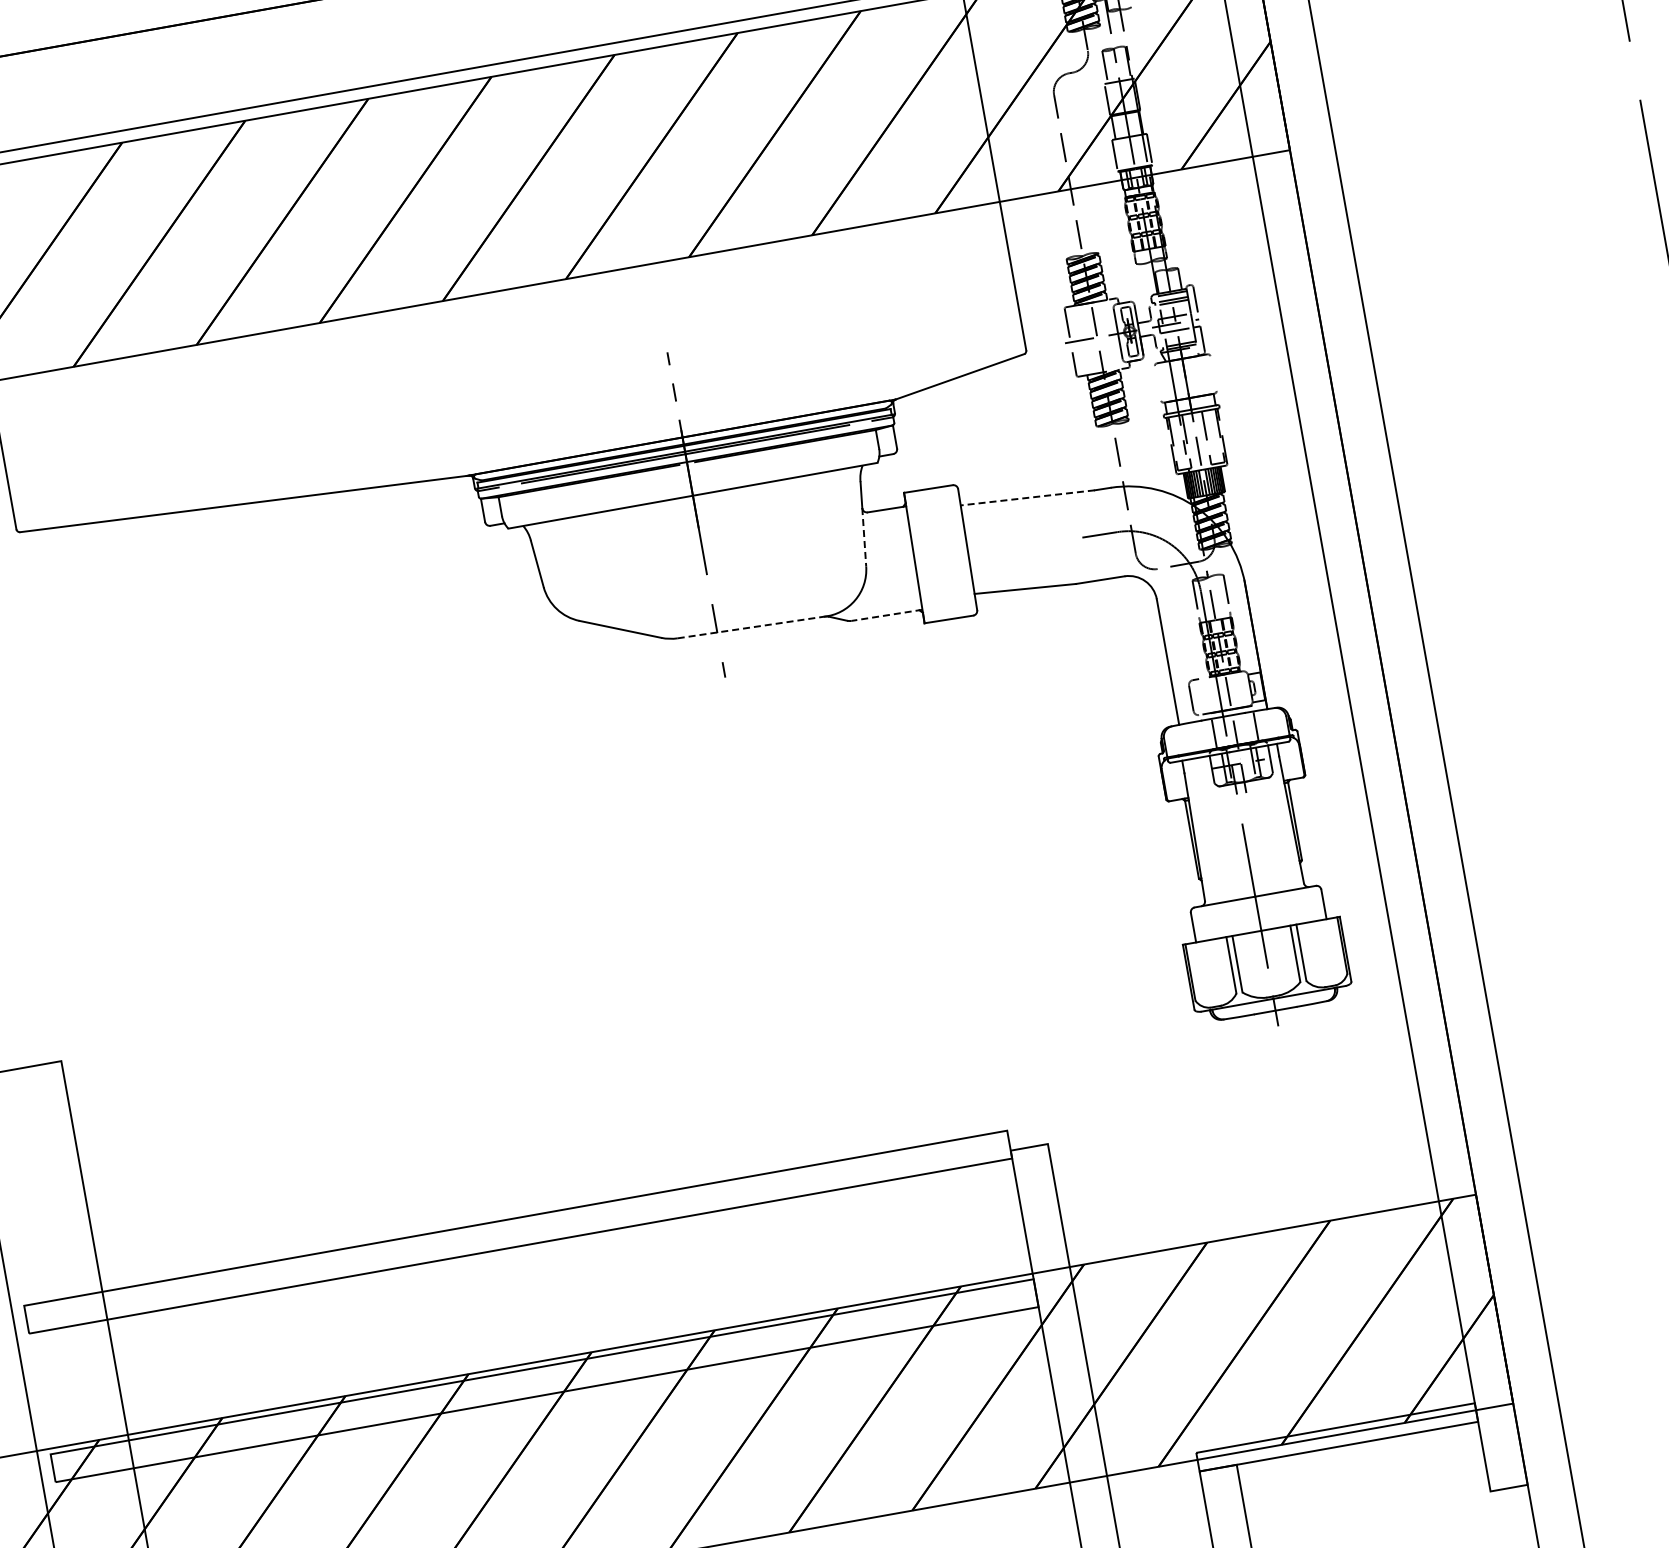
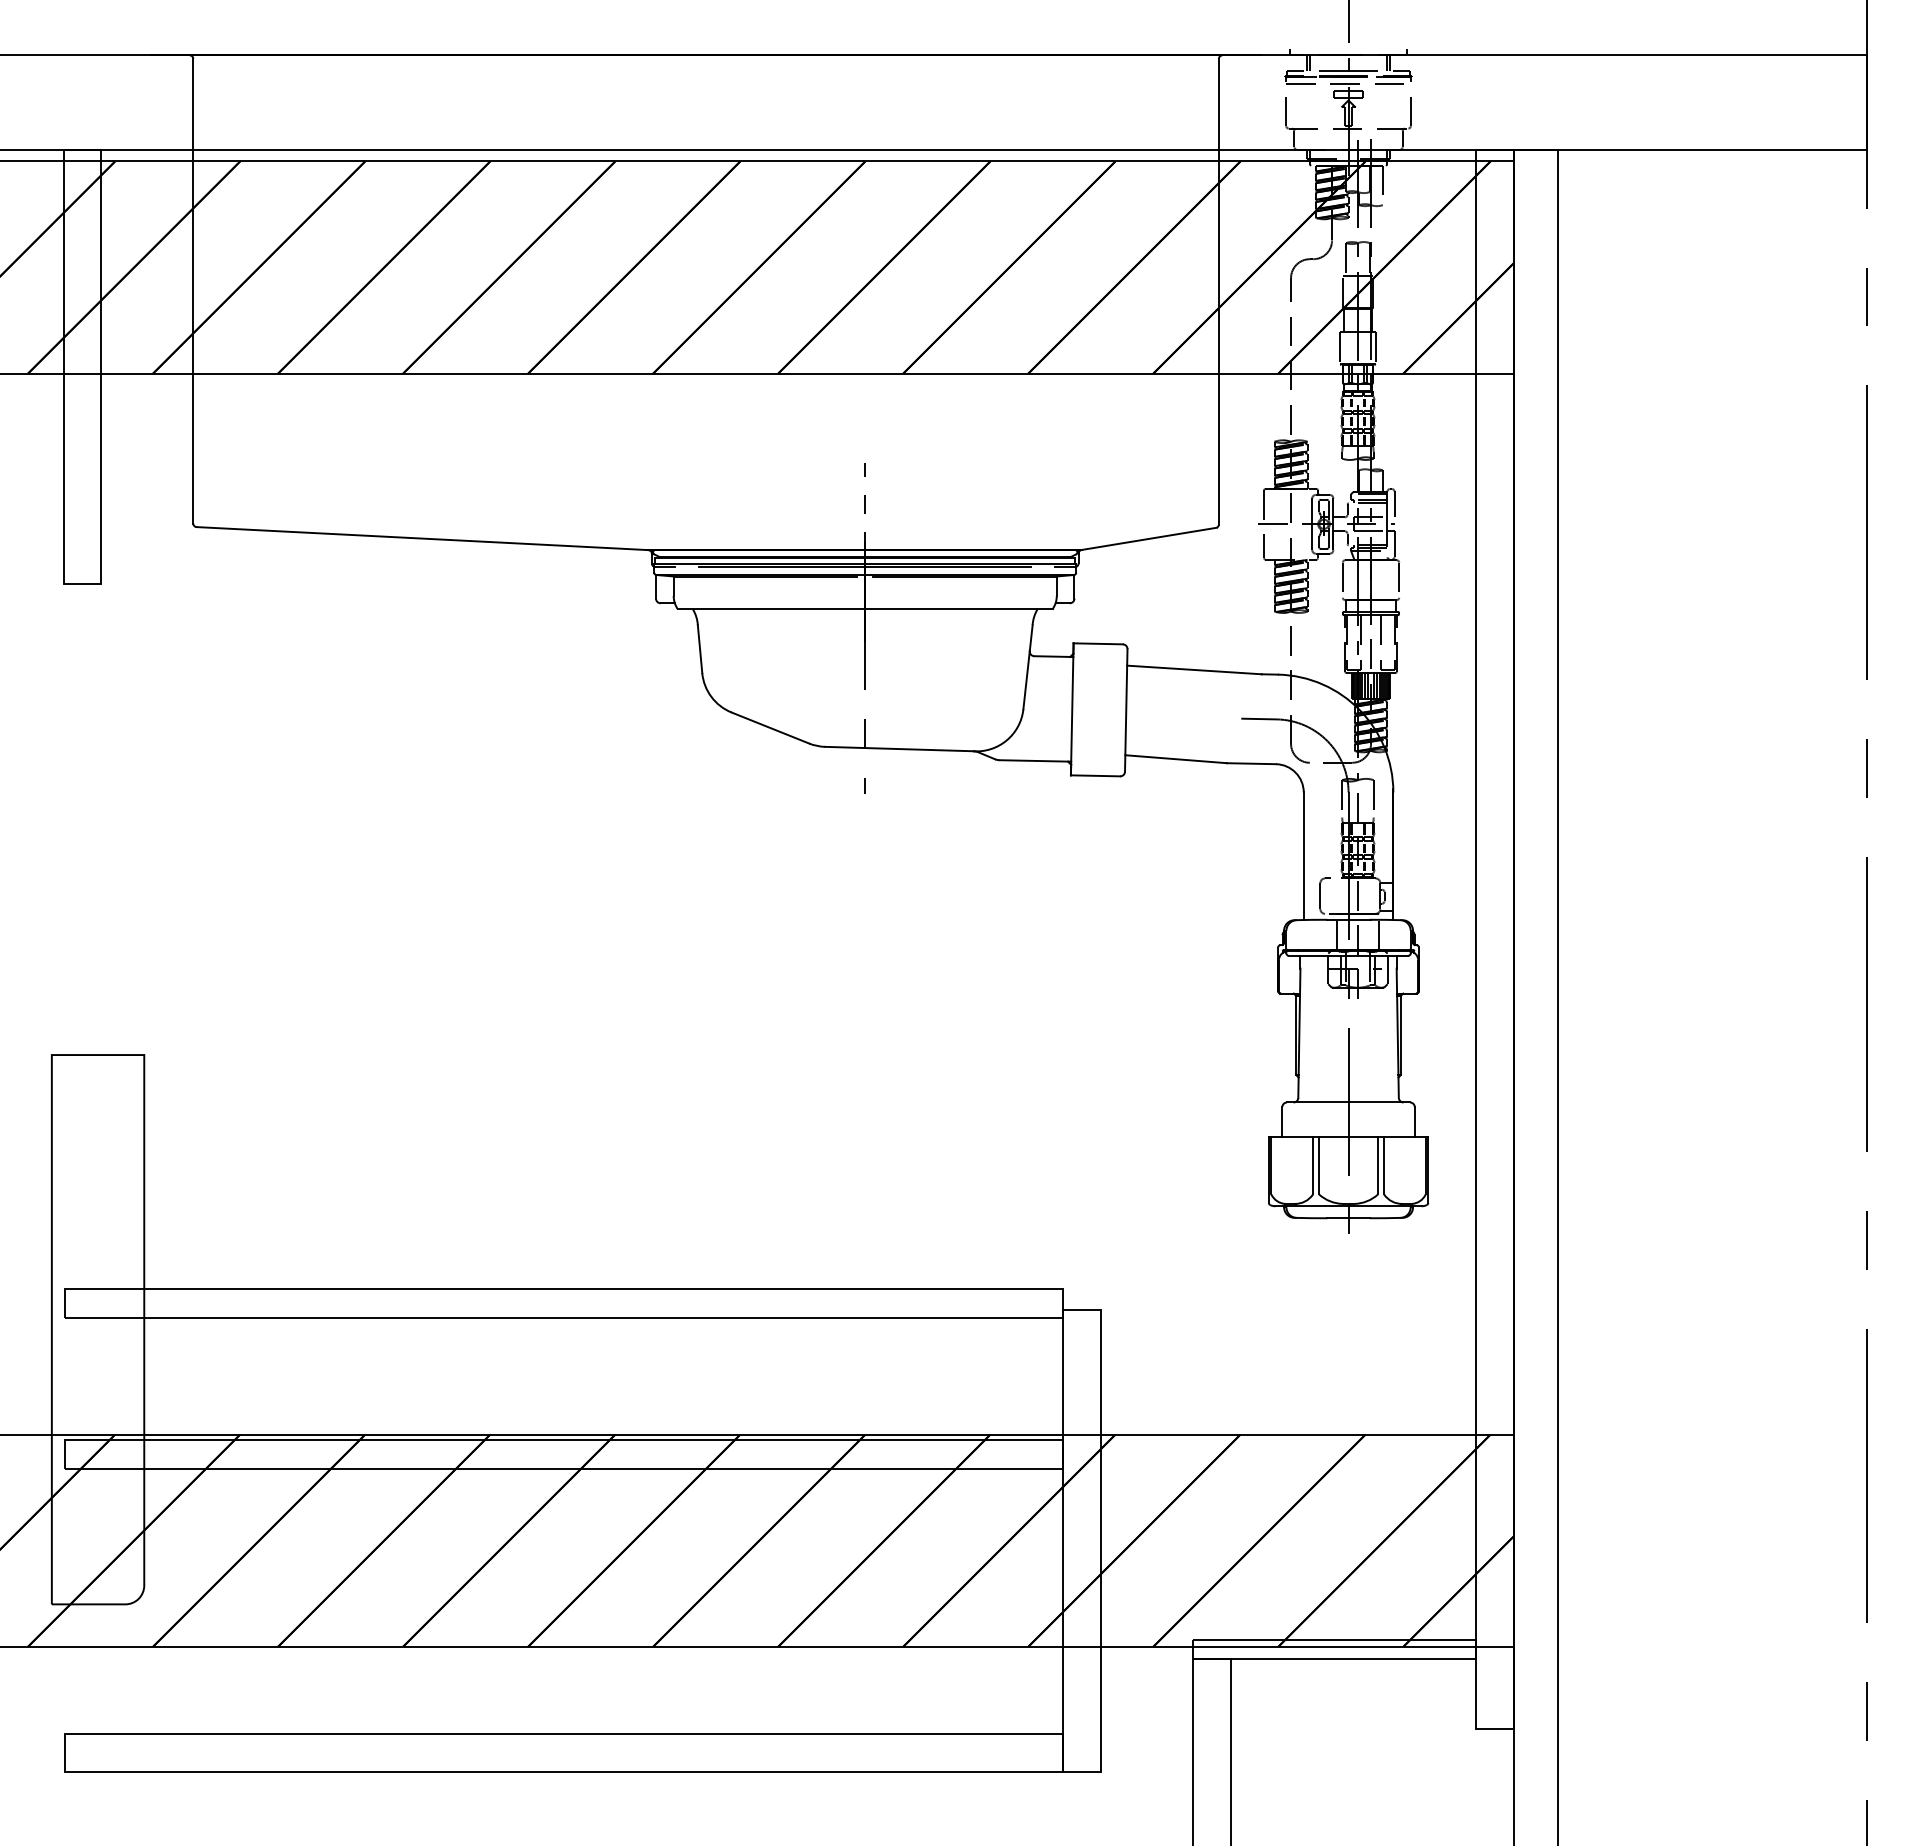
line: (1213, 372) -> (1399, 579), added
line: (1157, 382) -> (1342, 579), added
line: (1027, 497) -> (1194, 669), dashed -> solid
line: (864, 537) -> (1026, 680), dashed -> solid
line: (887, 614) -> (1035, 760), dashed -> solid
line: (752, 627) -> (900, 749), dashed -> solid

